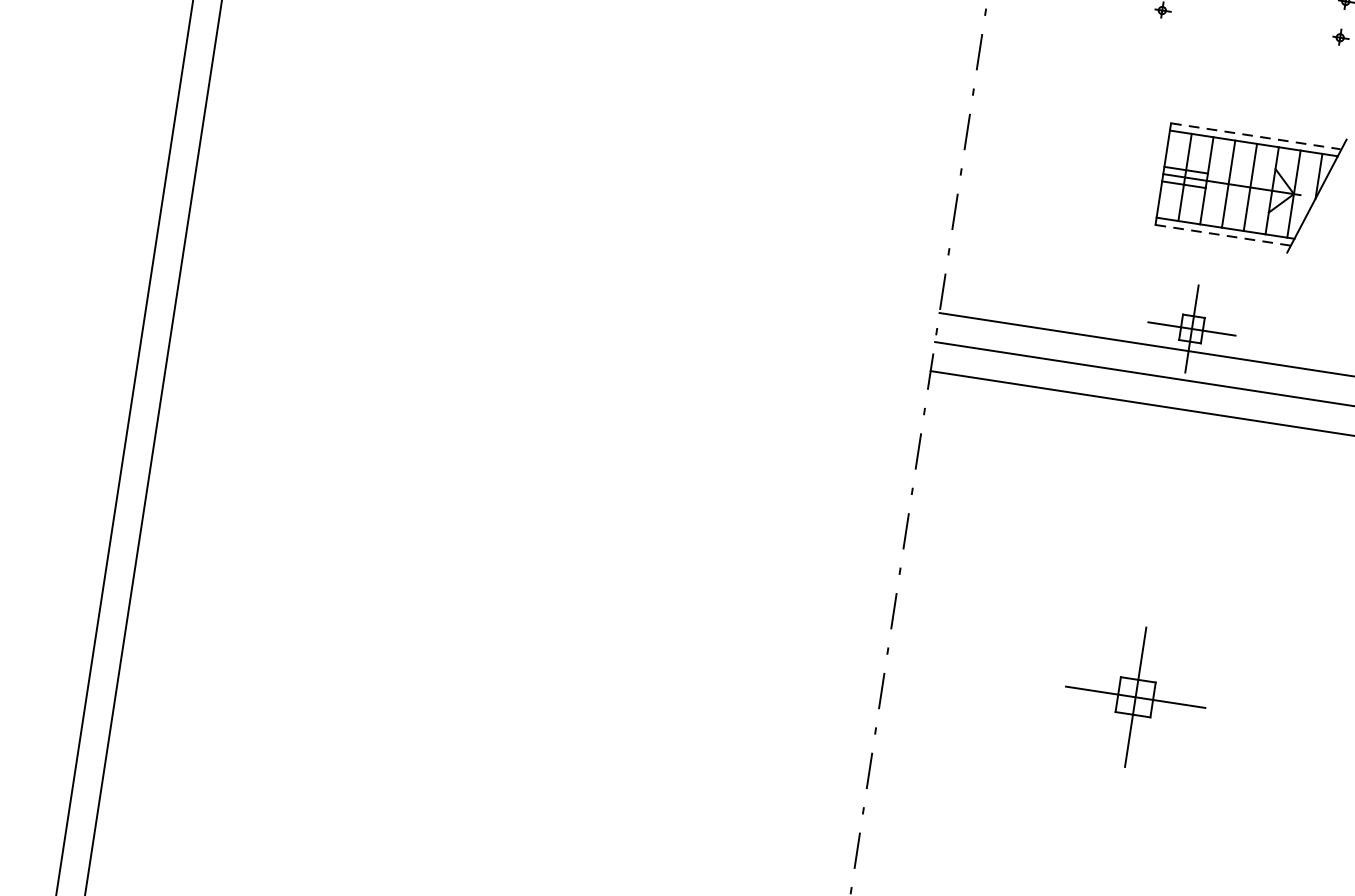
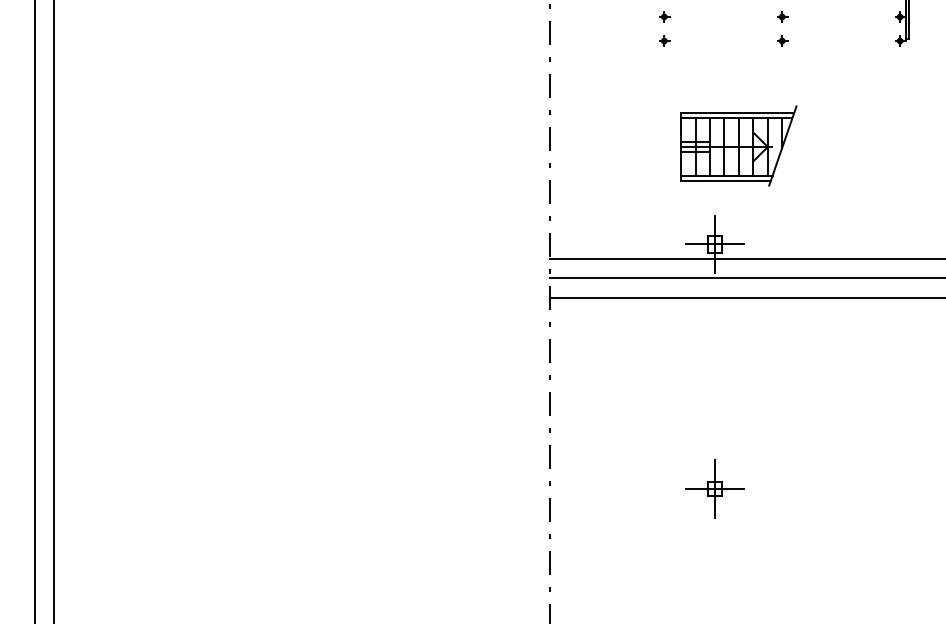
line: (1256, 136) -> (737, 113), dashed -> solid
line: (1224, 235) -> (726, 180), dashed -> solid
part: (1134, 696) -> (714, 488), size x0.62

